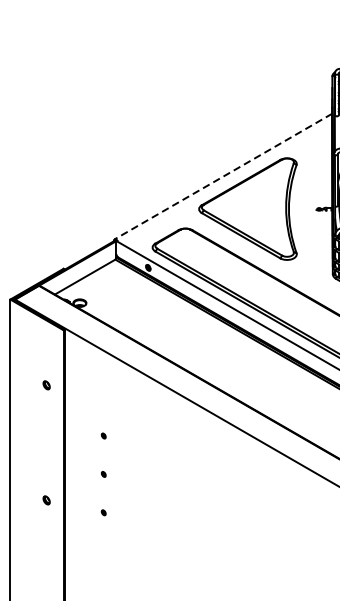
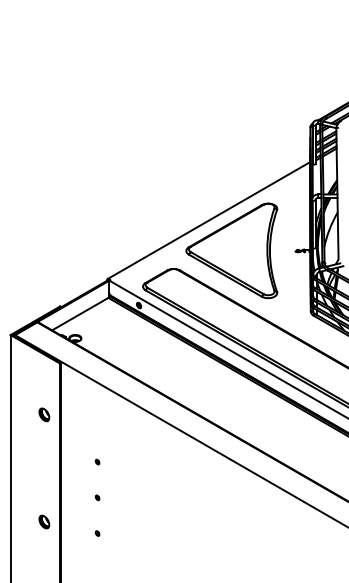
line: (224, 176) -> (209, 220), dashed -> solid
part: (46, 384) -> (44, 414), size x1.67
part: (46, 499) -> (44, 521), size x1.67

